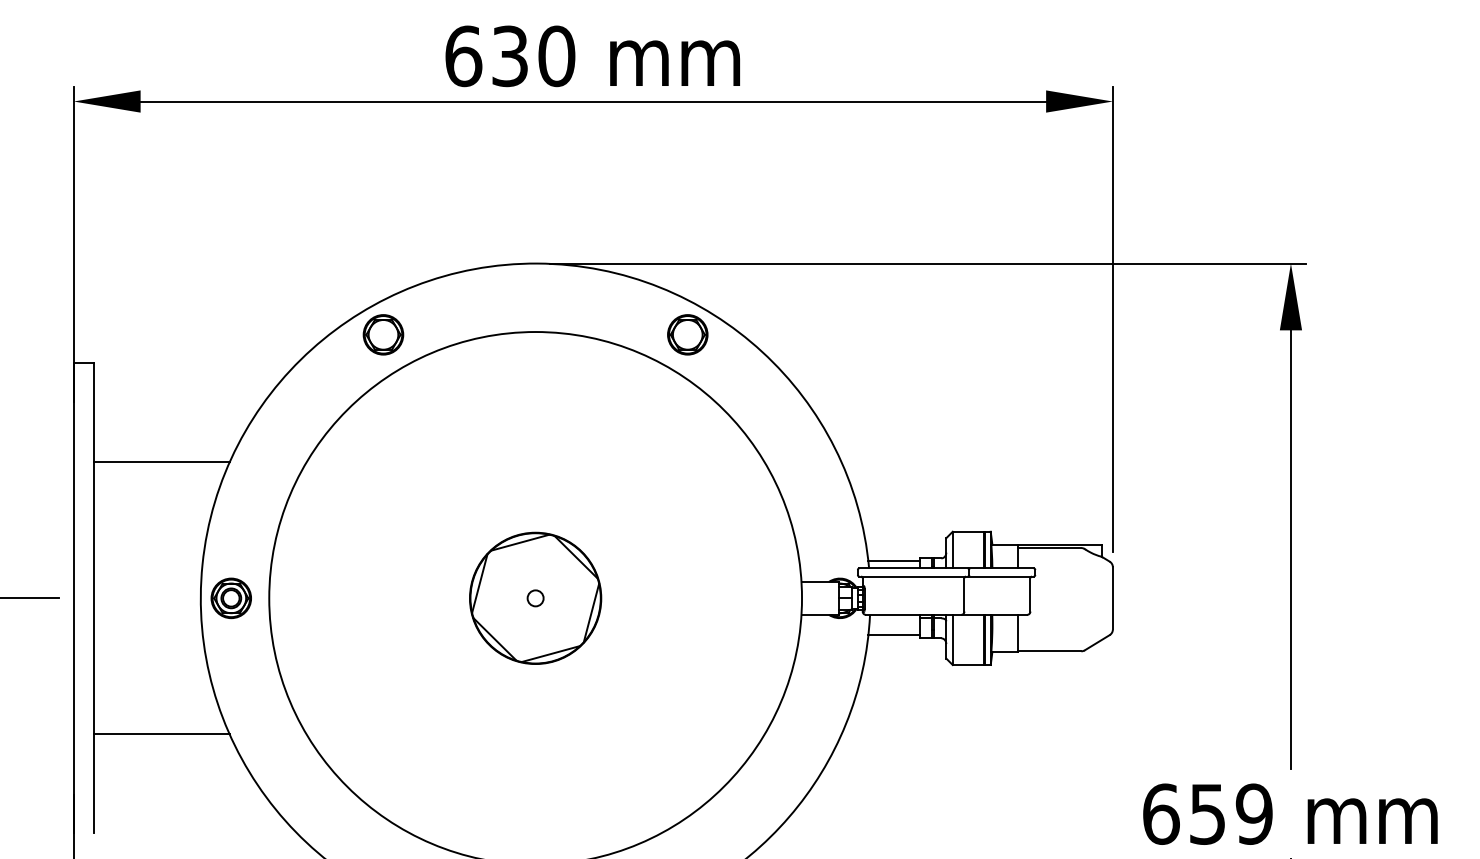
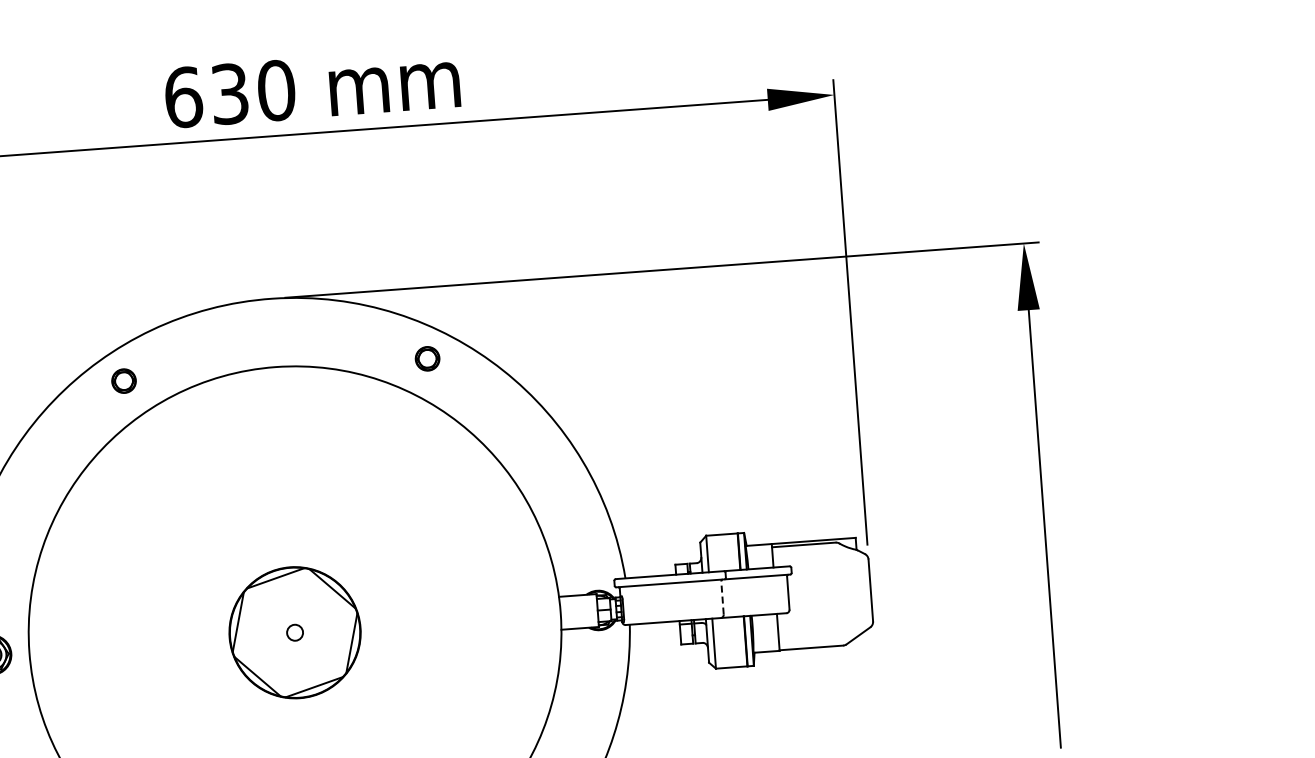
part: (383, 334) -> (124, 380), size x0.6
part: (687, 334) -> (427, 358), size x0.6
line: (893, 561) -> (649, 569), removed
line: (964, 594) -> (722, 597), solid -> dashed
line: (893, 635) -> (654, 643), removed

